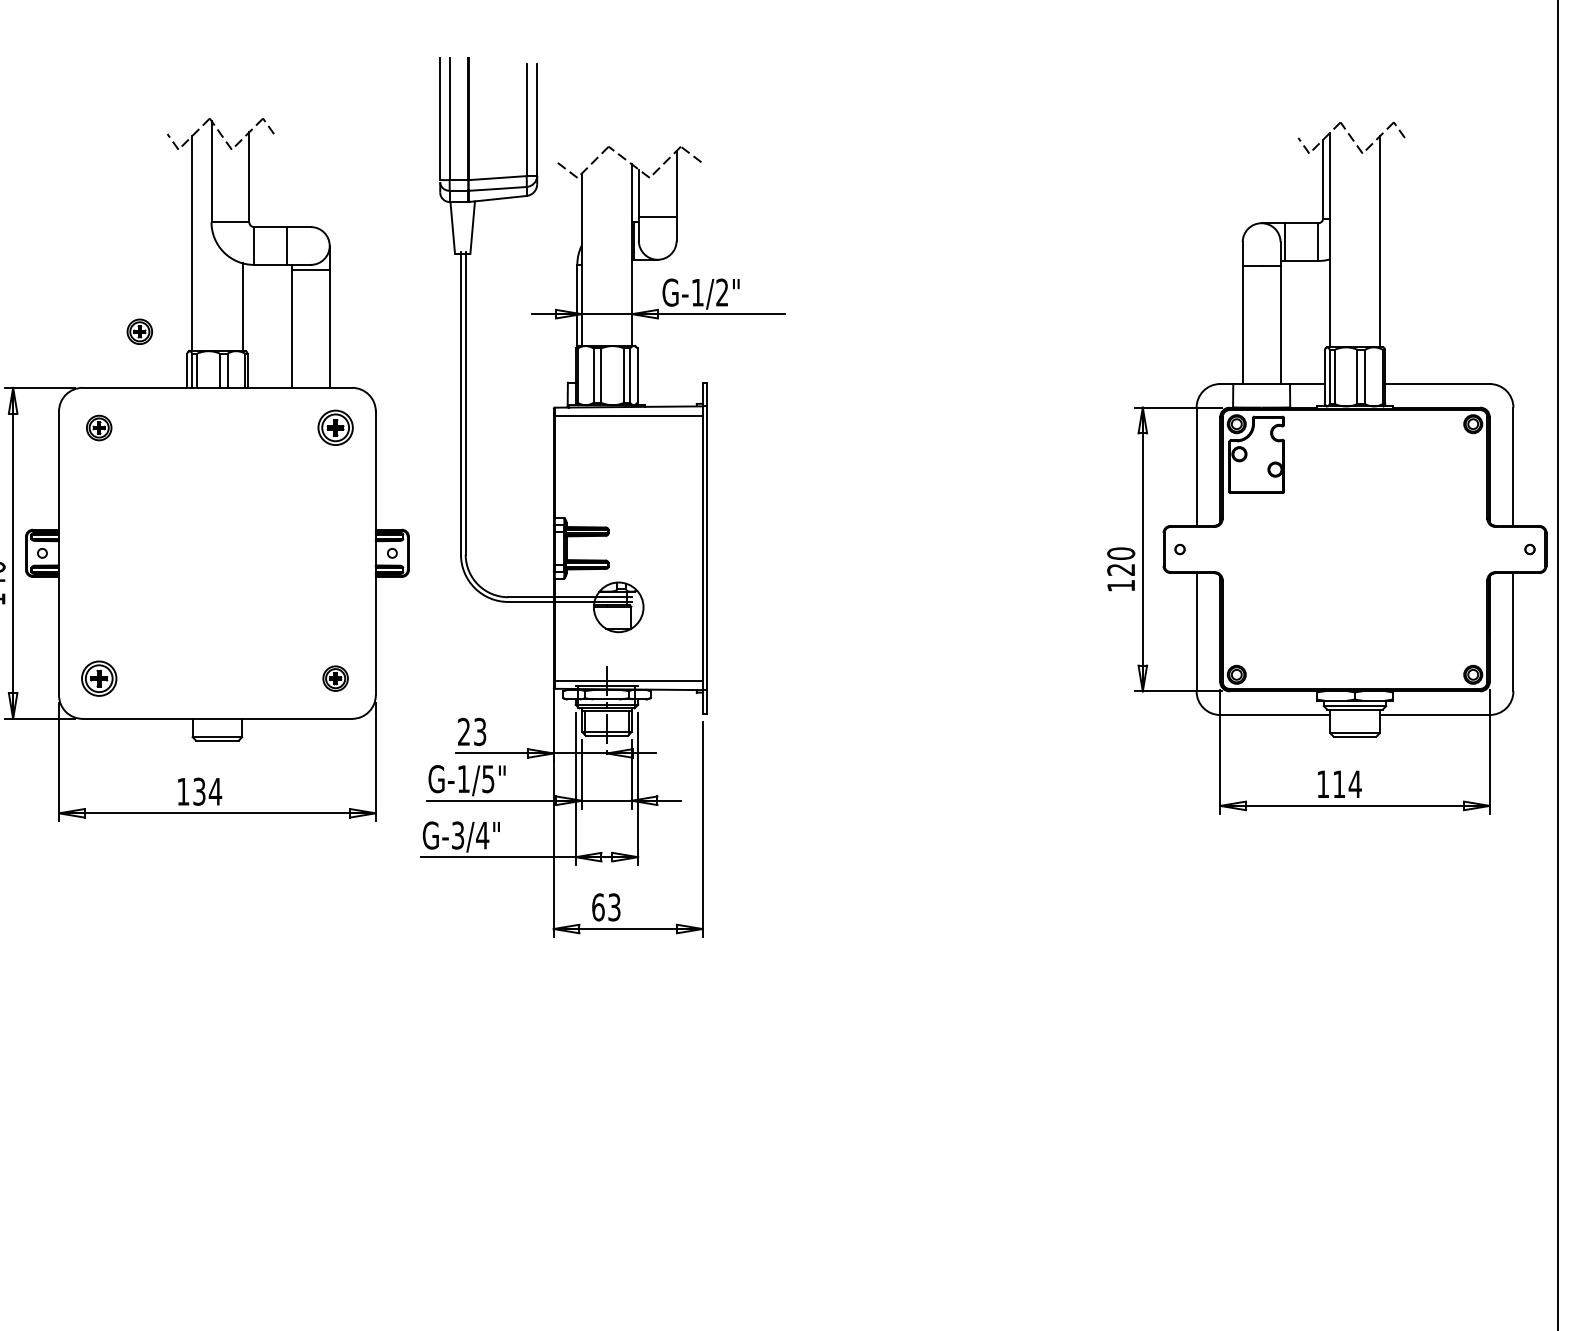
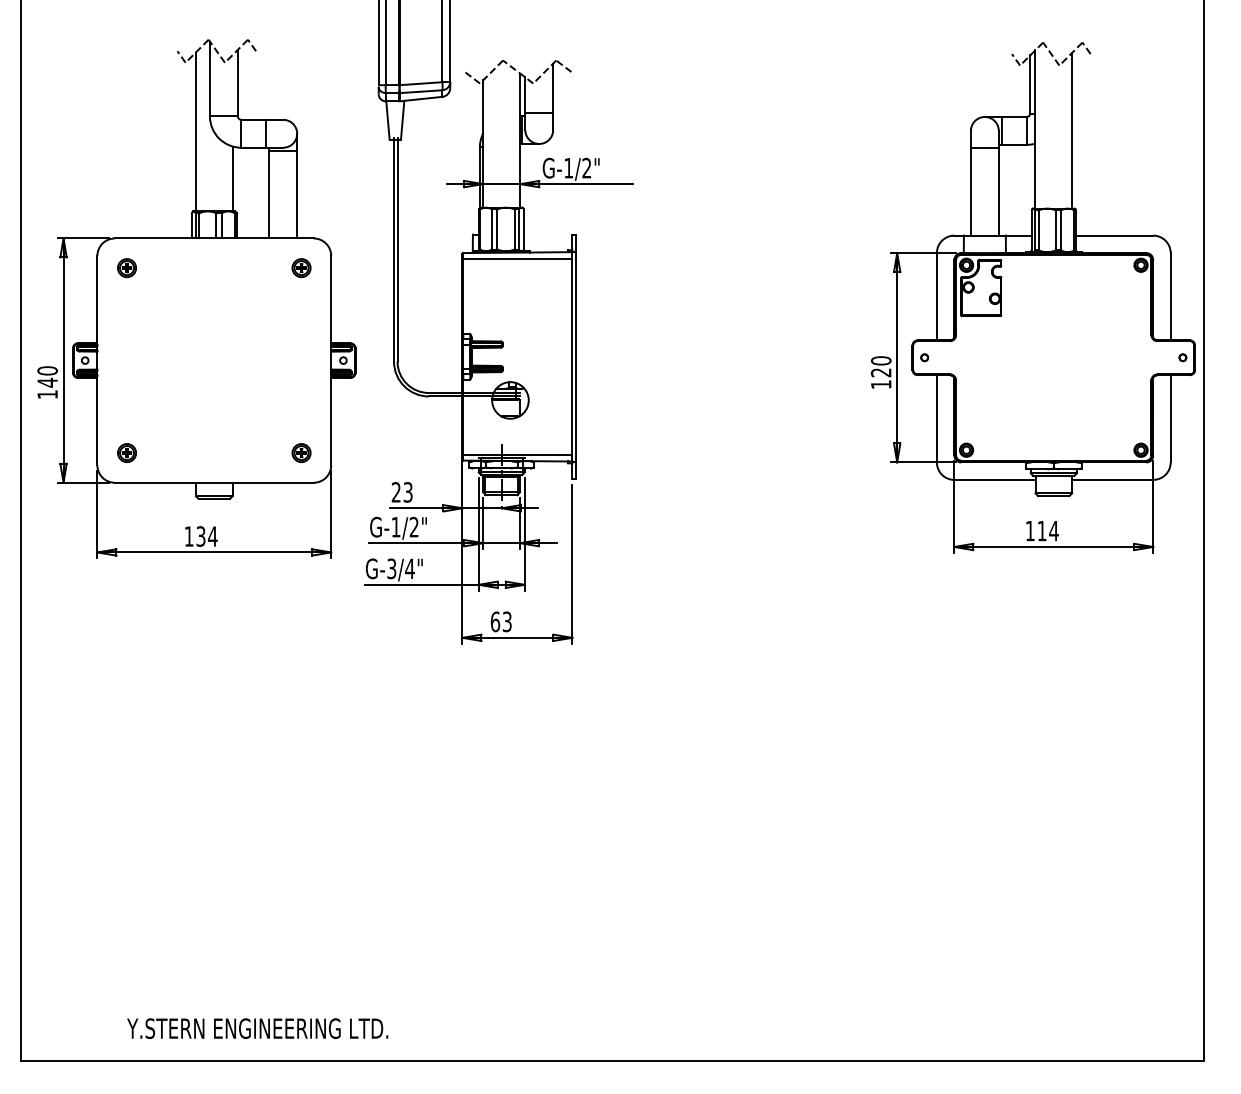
part: (139, 332) -> (156, 197), removed
part: (335, 428) -> (301, 268), size x0.71
part: (98, 677) -> (126, 452), size x0.71
text: (487, 778) -> (413, 526), G-1/5" -> G-1/2"

